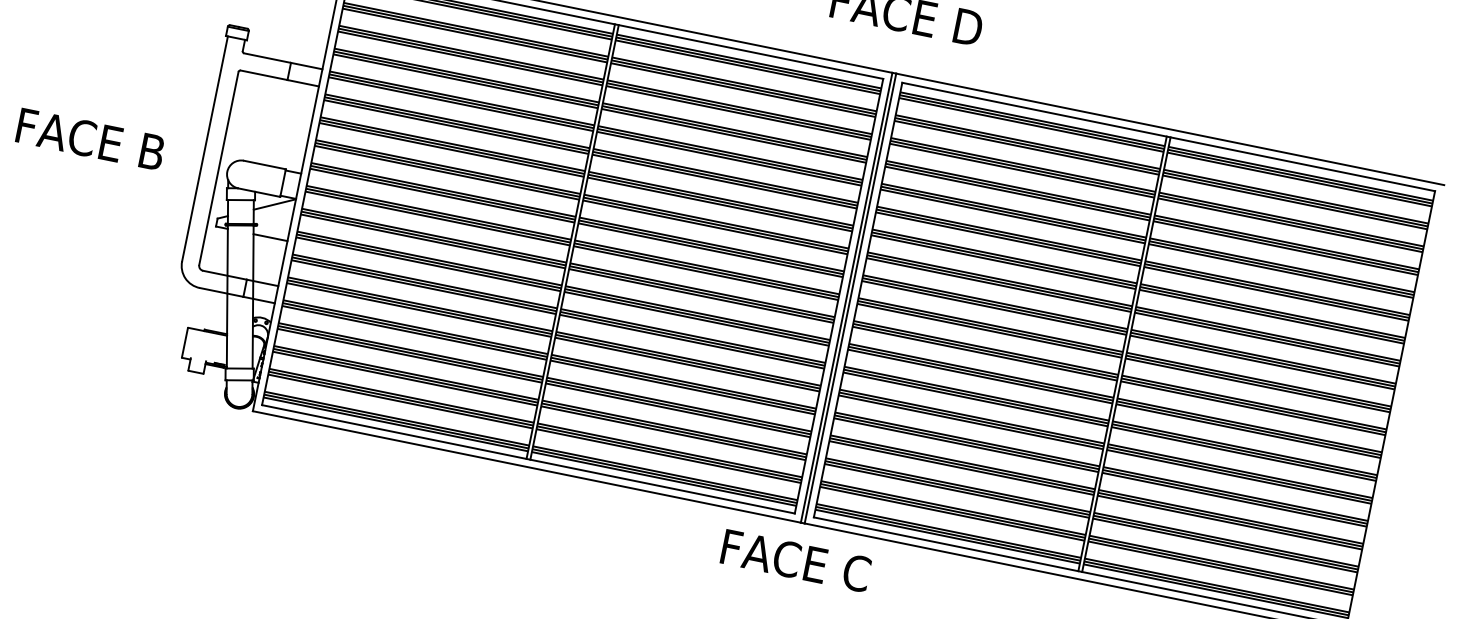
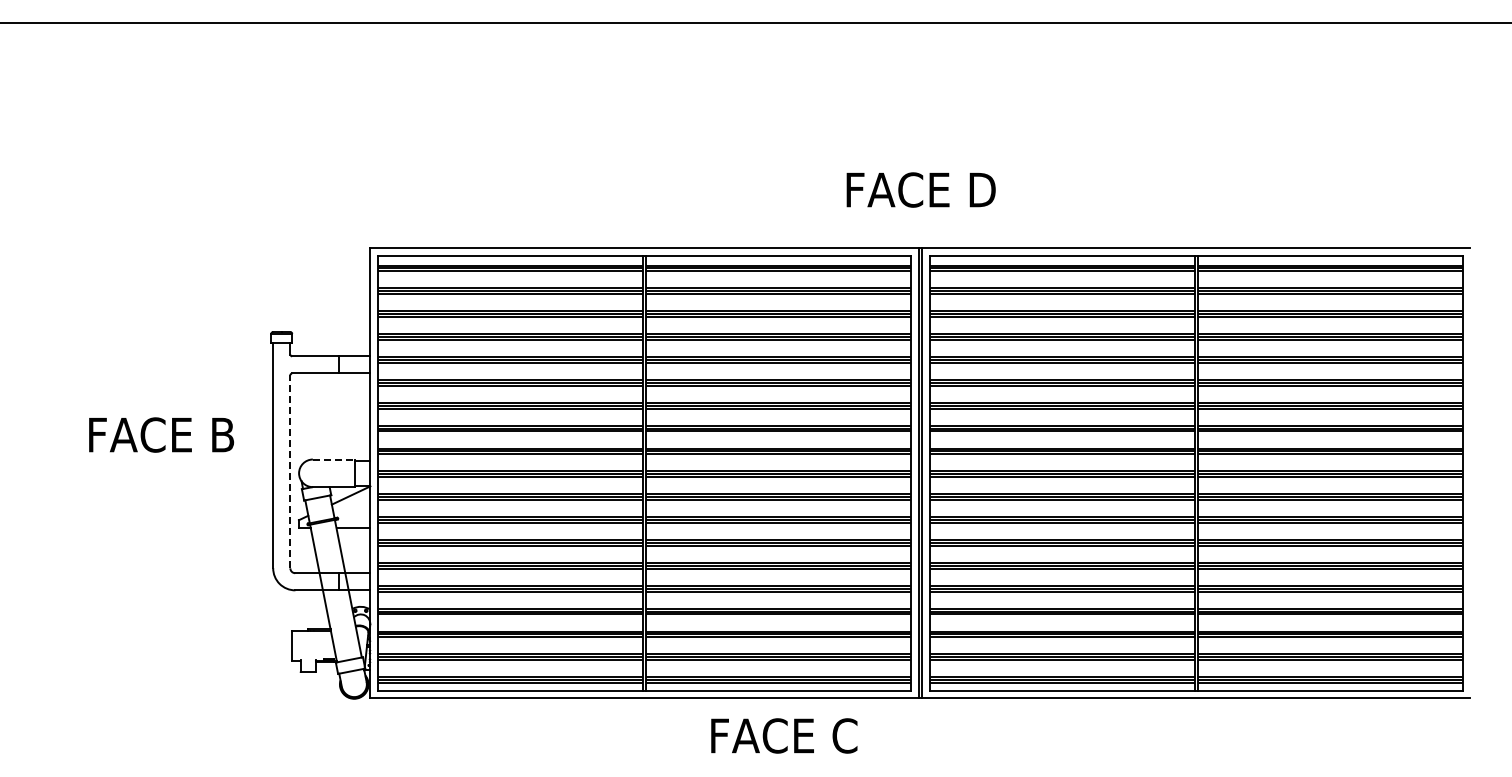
text: (90, 138) -> (161, 434), moved
line: (264, 164) -> (333, 459), solid -> dashed
line: (219, 168) -> (290, 471), solid -> dashed
text: (796, 560) -> (784, 735), moved

